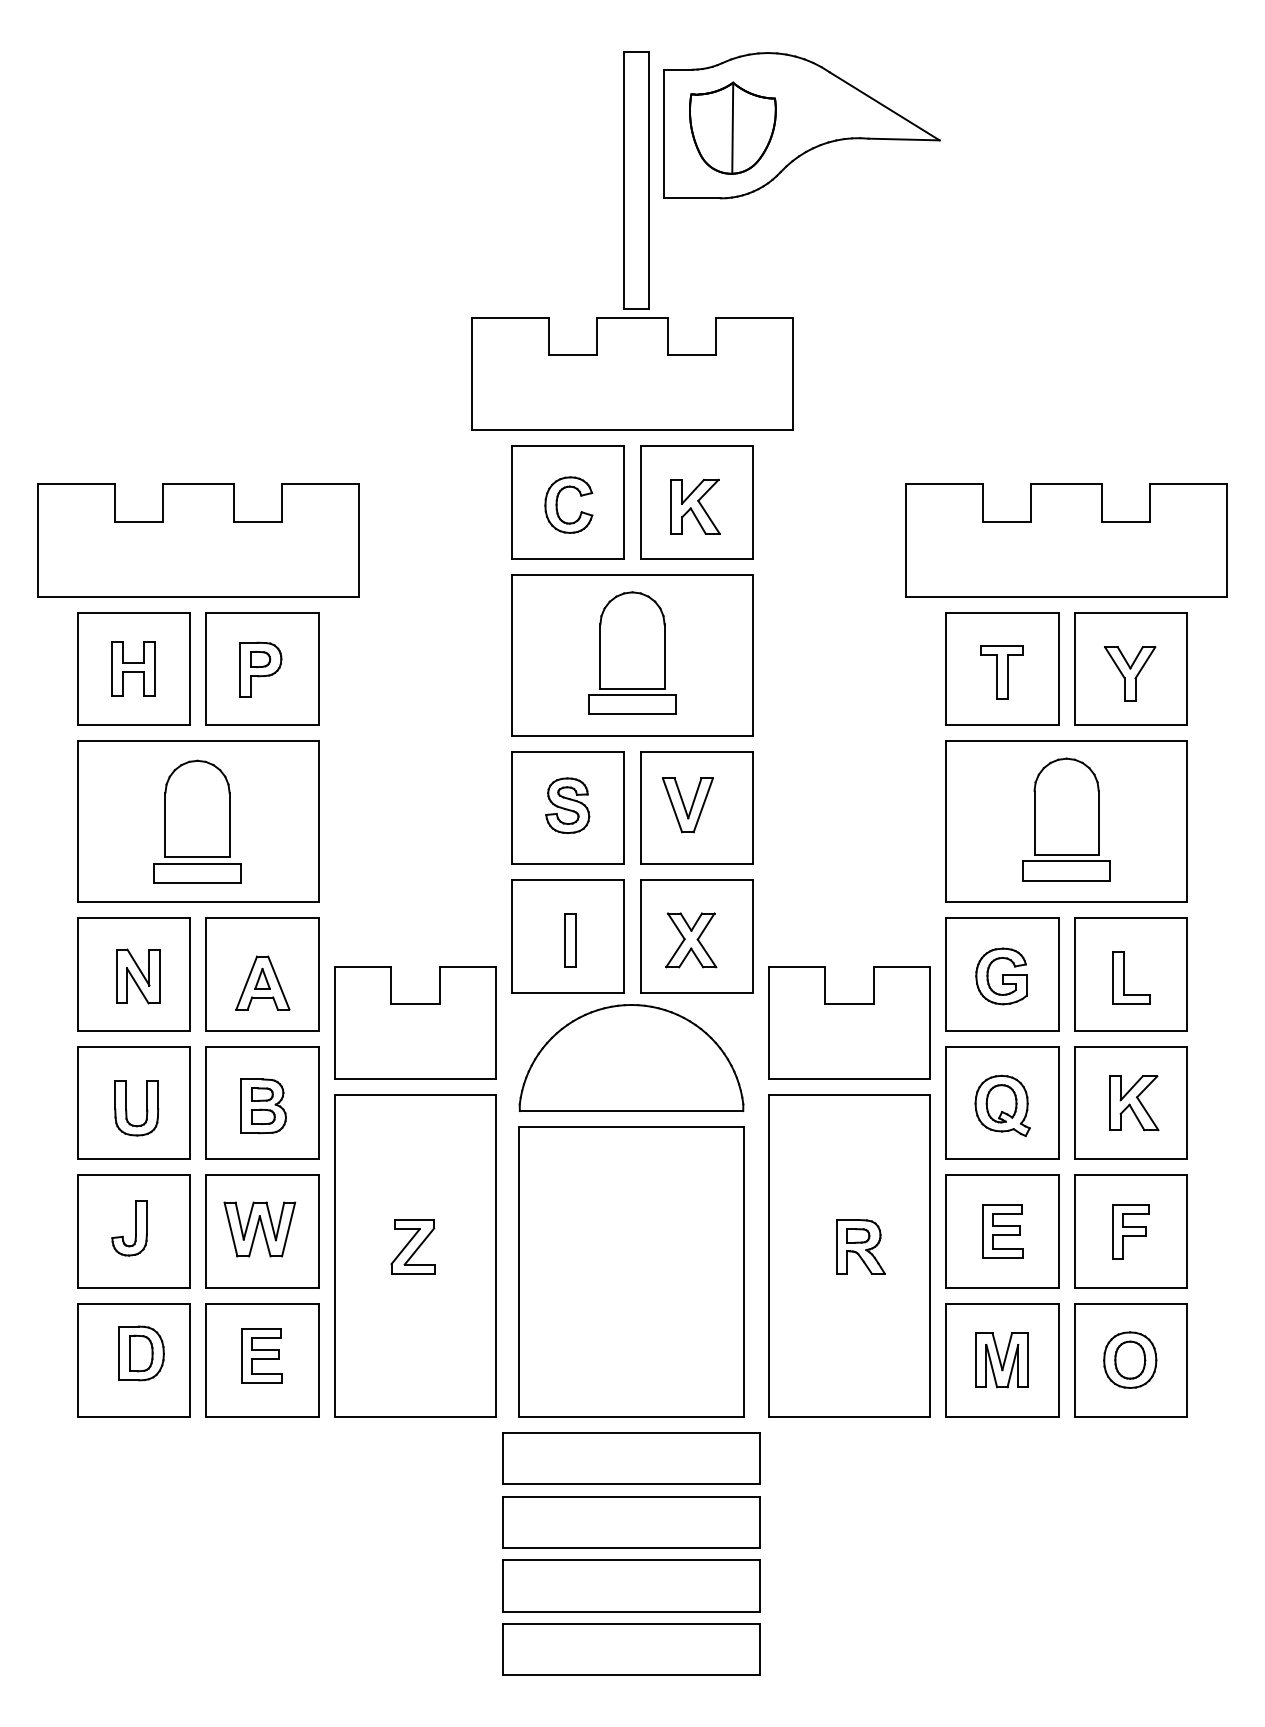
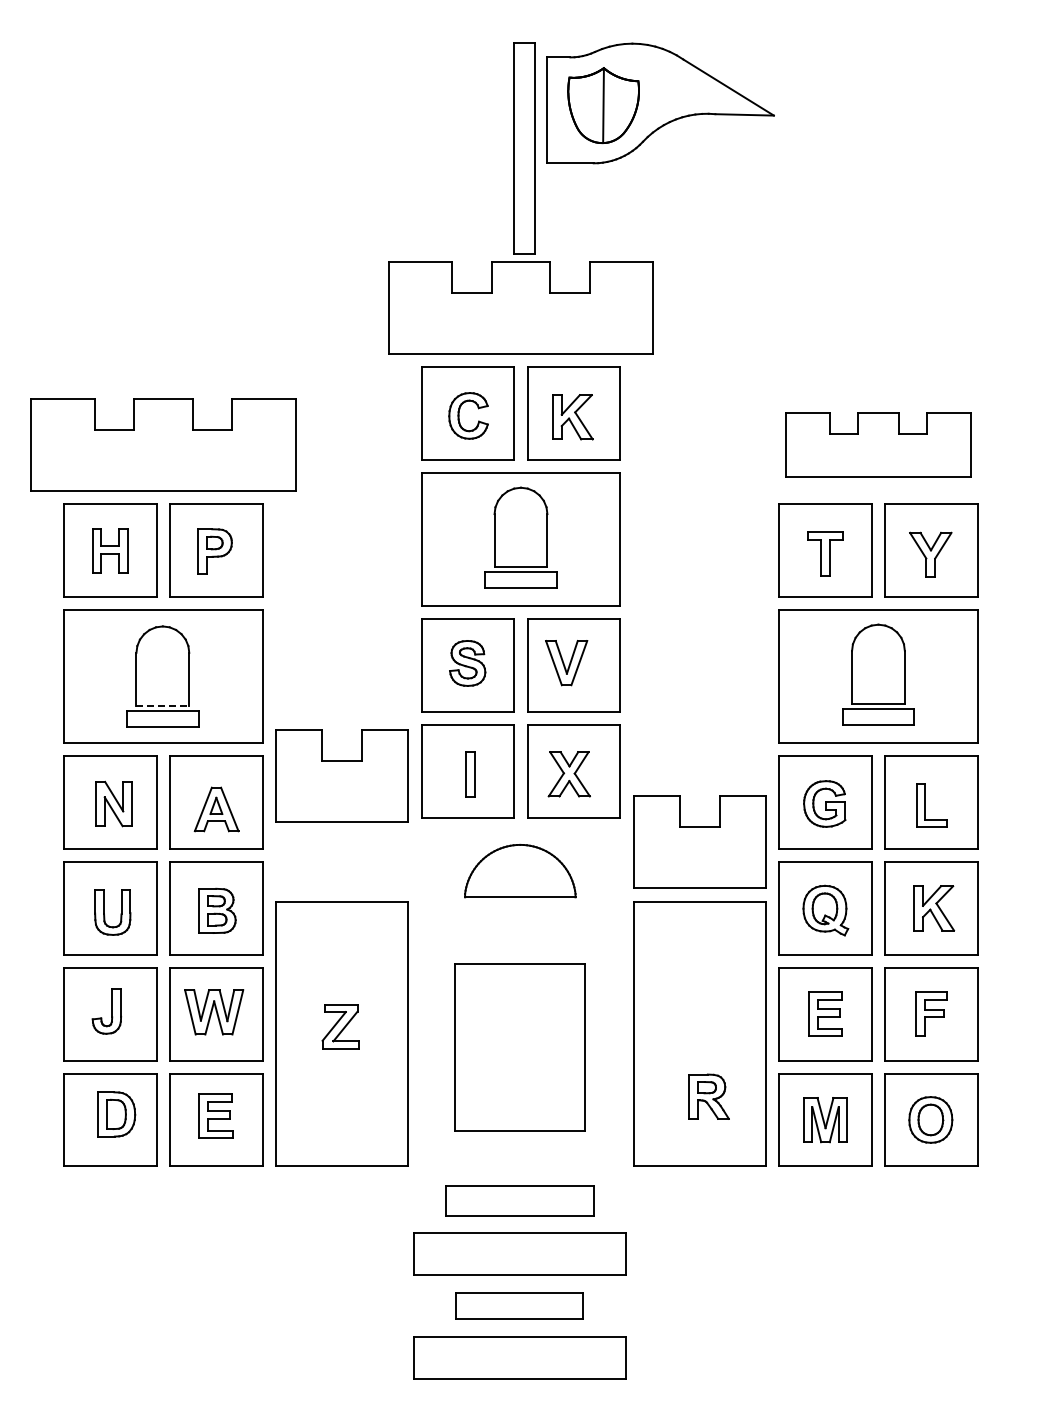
part: (1066, 539) -> (878, 444), size x0.7
line: (198, 856) -> (163, 705), solid -> dashed
part: (414, 1021) -> (341, 775), moved
part: (631, 1057) -> (520, 870), size x0.6
part: (860, 1246) -> (708, 1096), moved
part: (630, 1270) -> (519, 1046), size x0.7
part: (630, 1457) -> (519, 1200), size x0.7
part: (630, 1585) -> (519, 1305), size x0.6

